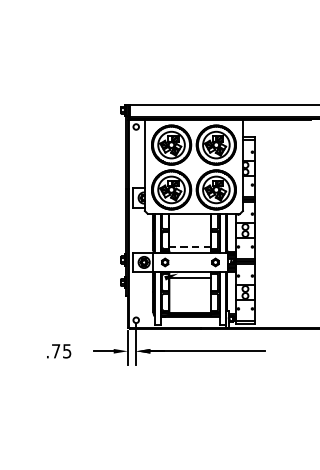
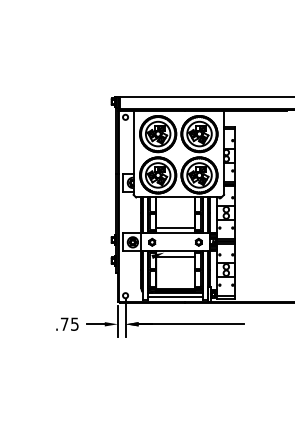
line: (190, 247) -> (175, 228), dashed -> solid
line: (190, 321) -> (175, 296), added
text: (59, 350) -> (67, 323), moved

